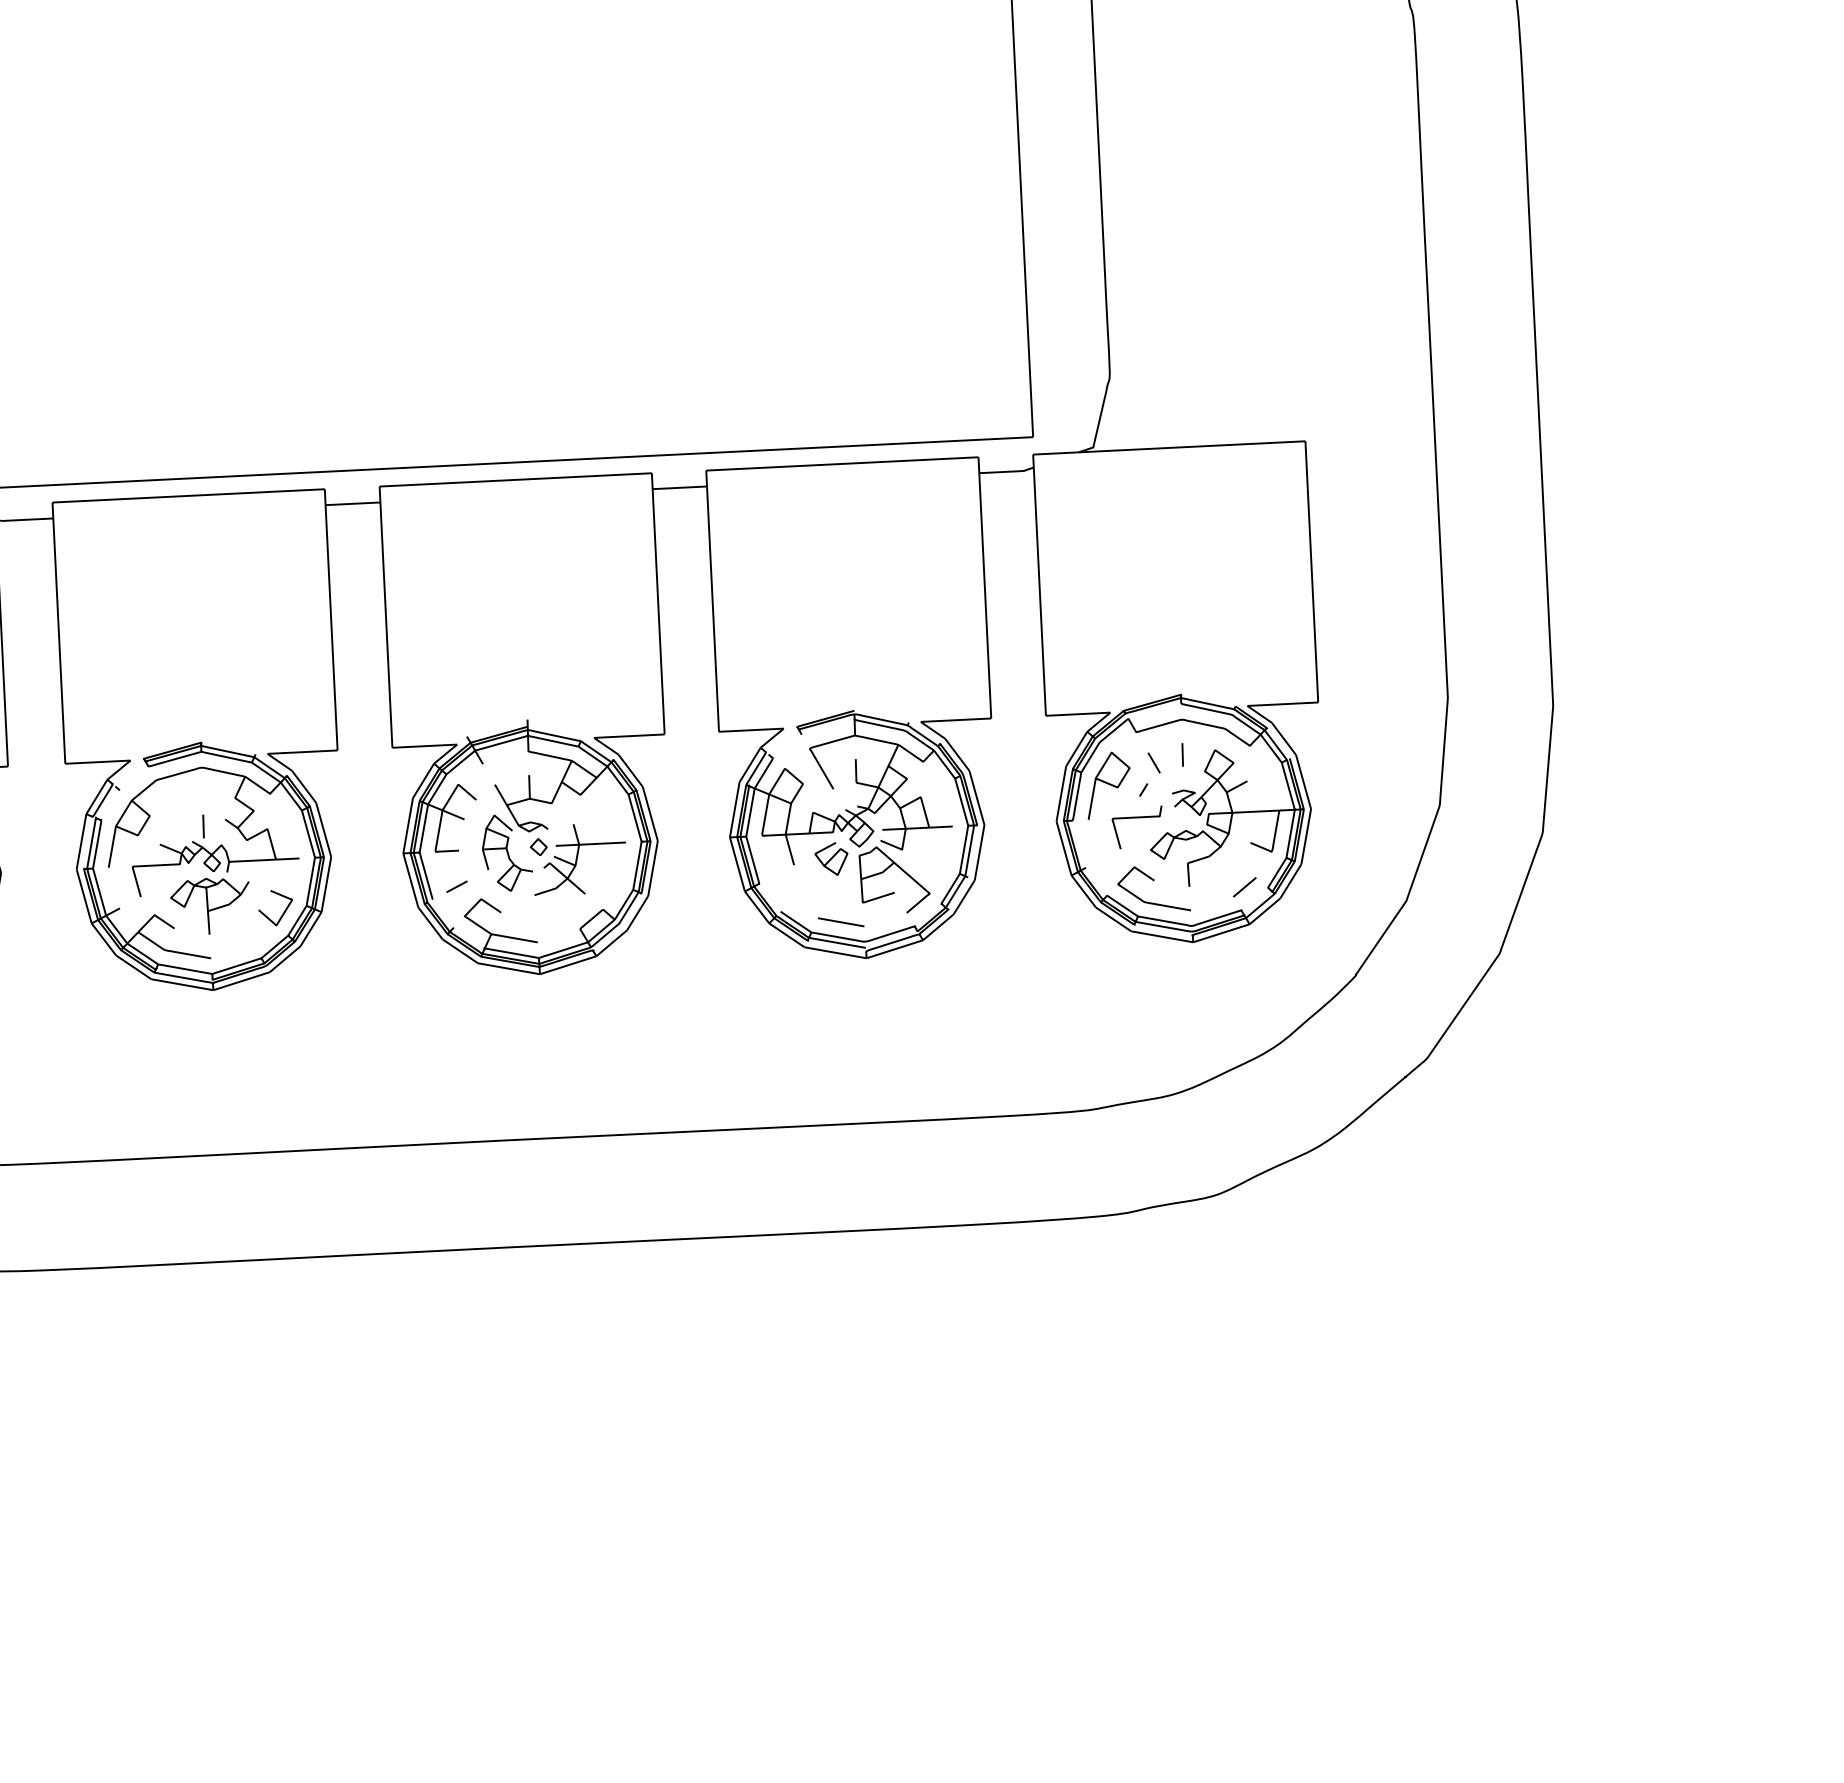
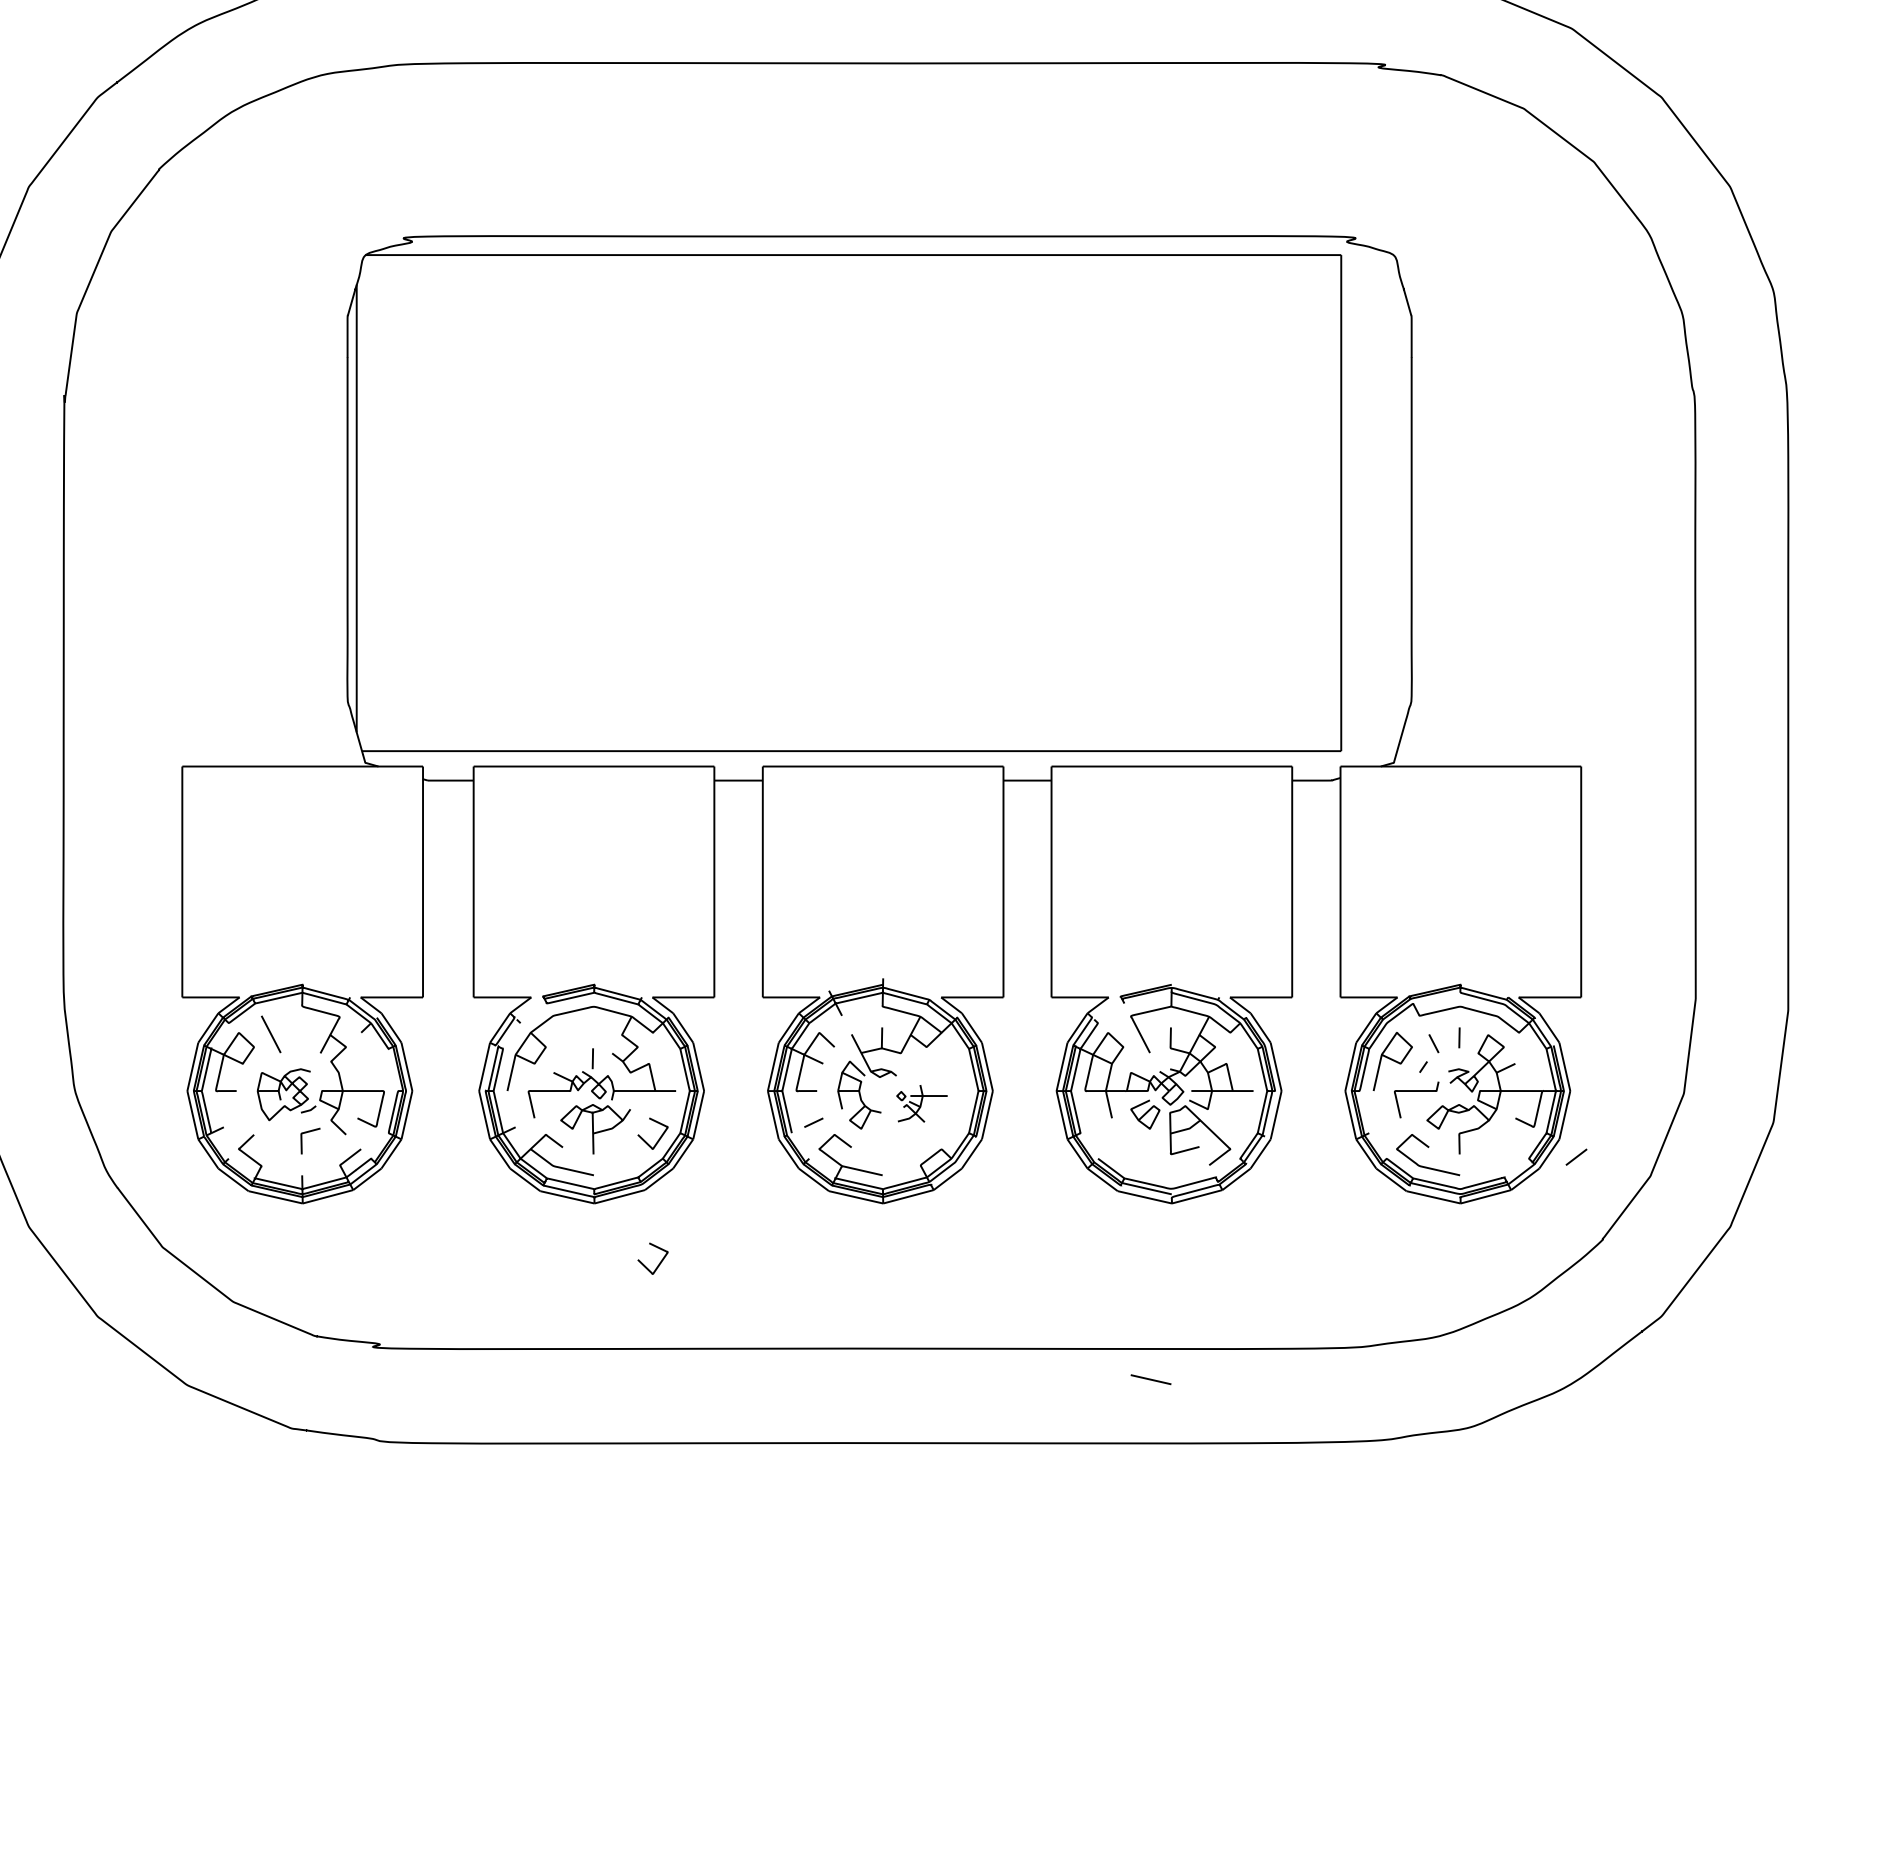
part: (577, 858) -> (921, 1103), size x0.6
line: (1244, 886) -> (1576, 1156), moved
line: (840, 922) -> (1150, 1379), moved
curve: (290, 1053) -> (659, 1262), added

